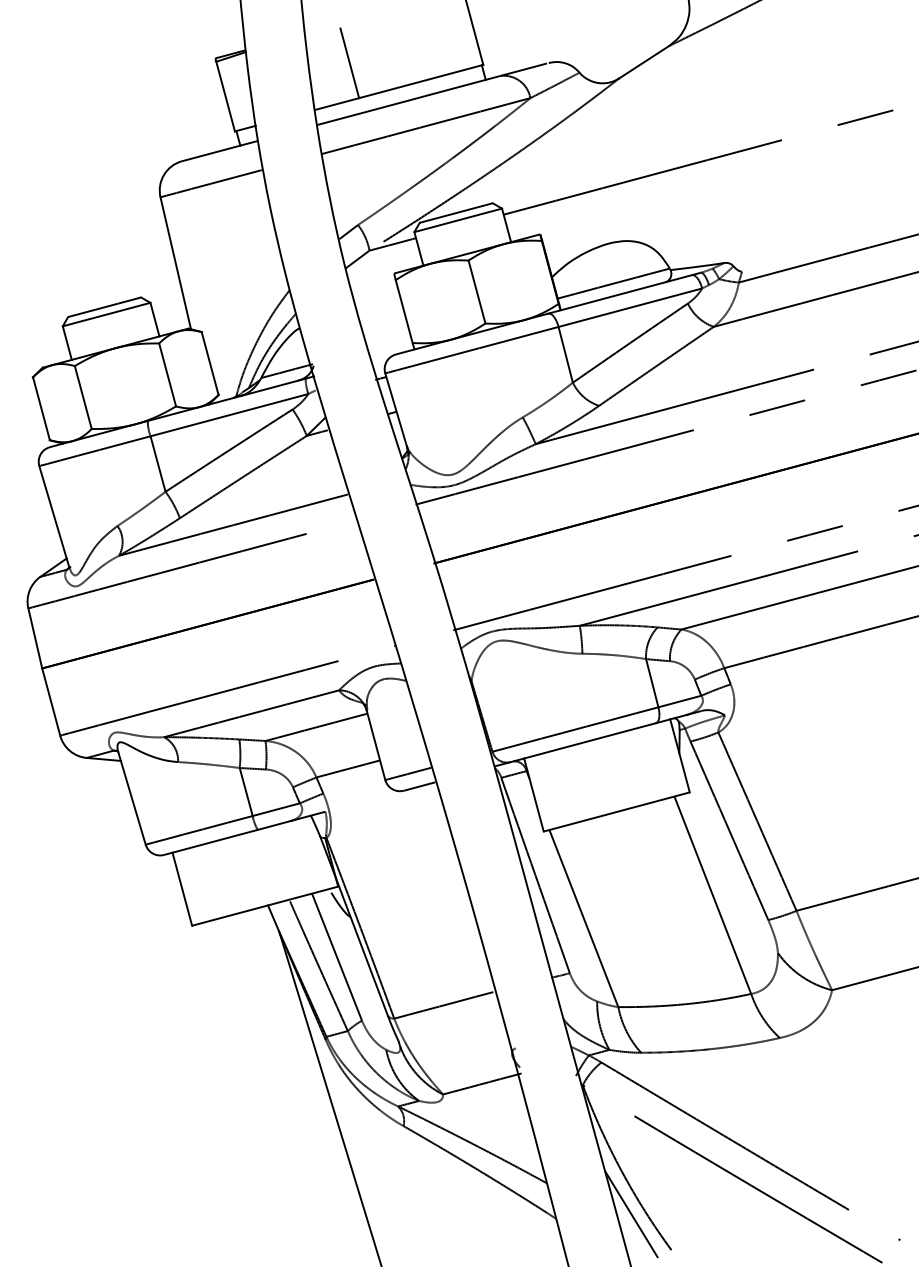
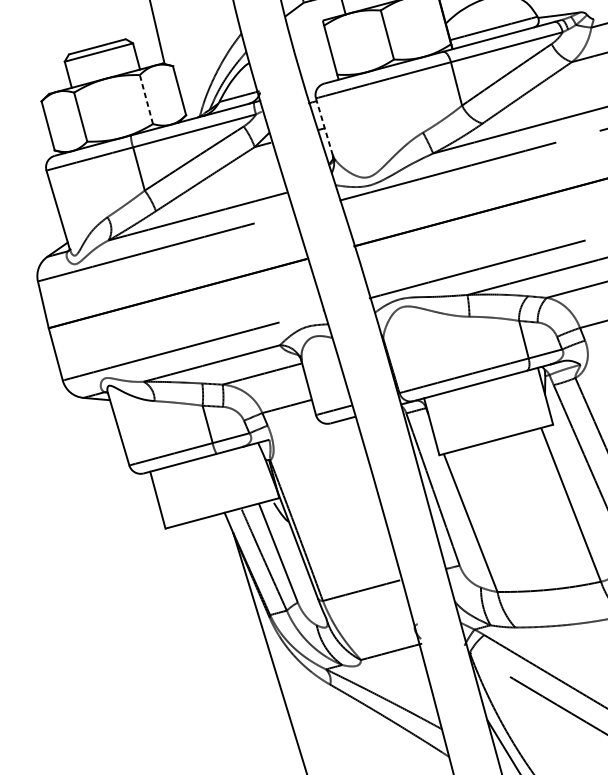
line: (167, 374) -> (146, 99), solid -> dashed
line: (396, 410) -> (324, 127), solid -> dashed

